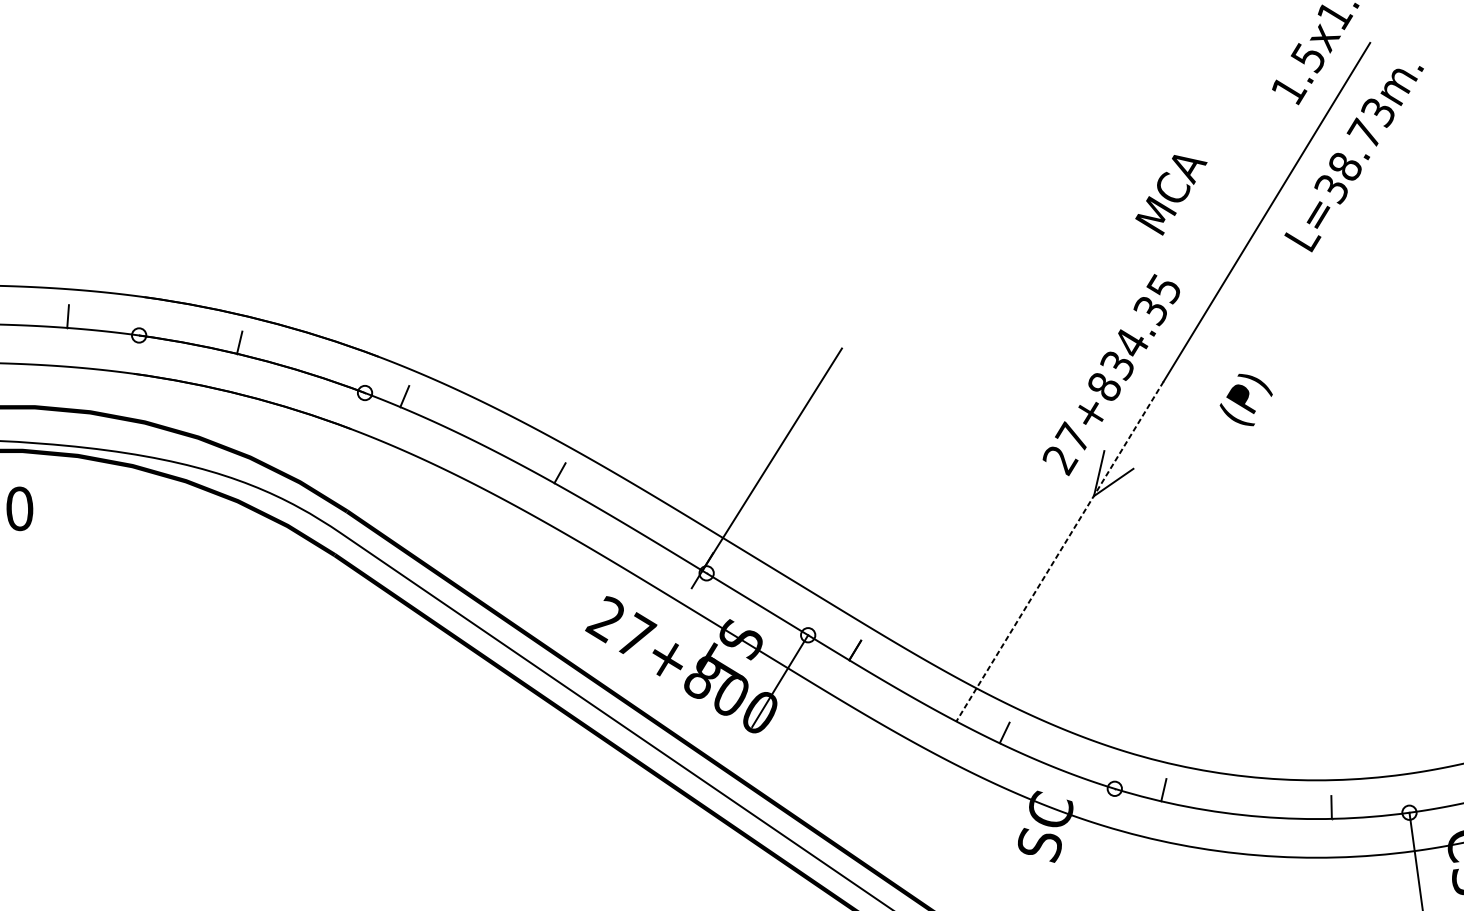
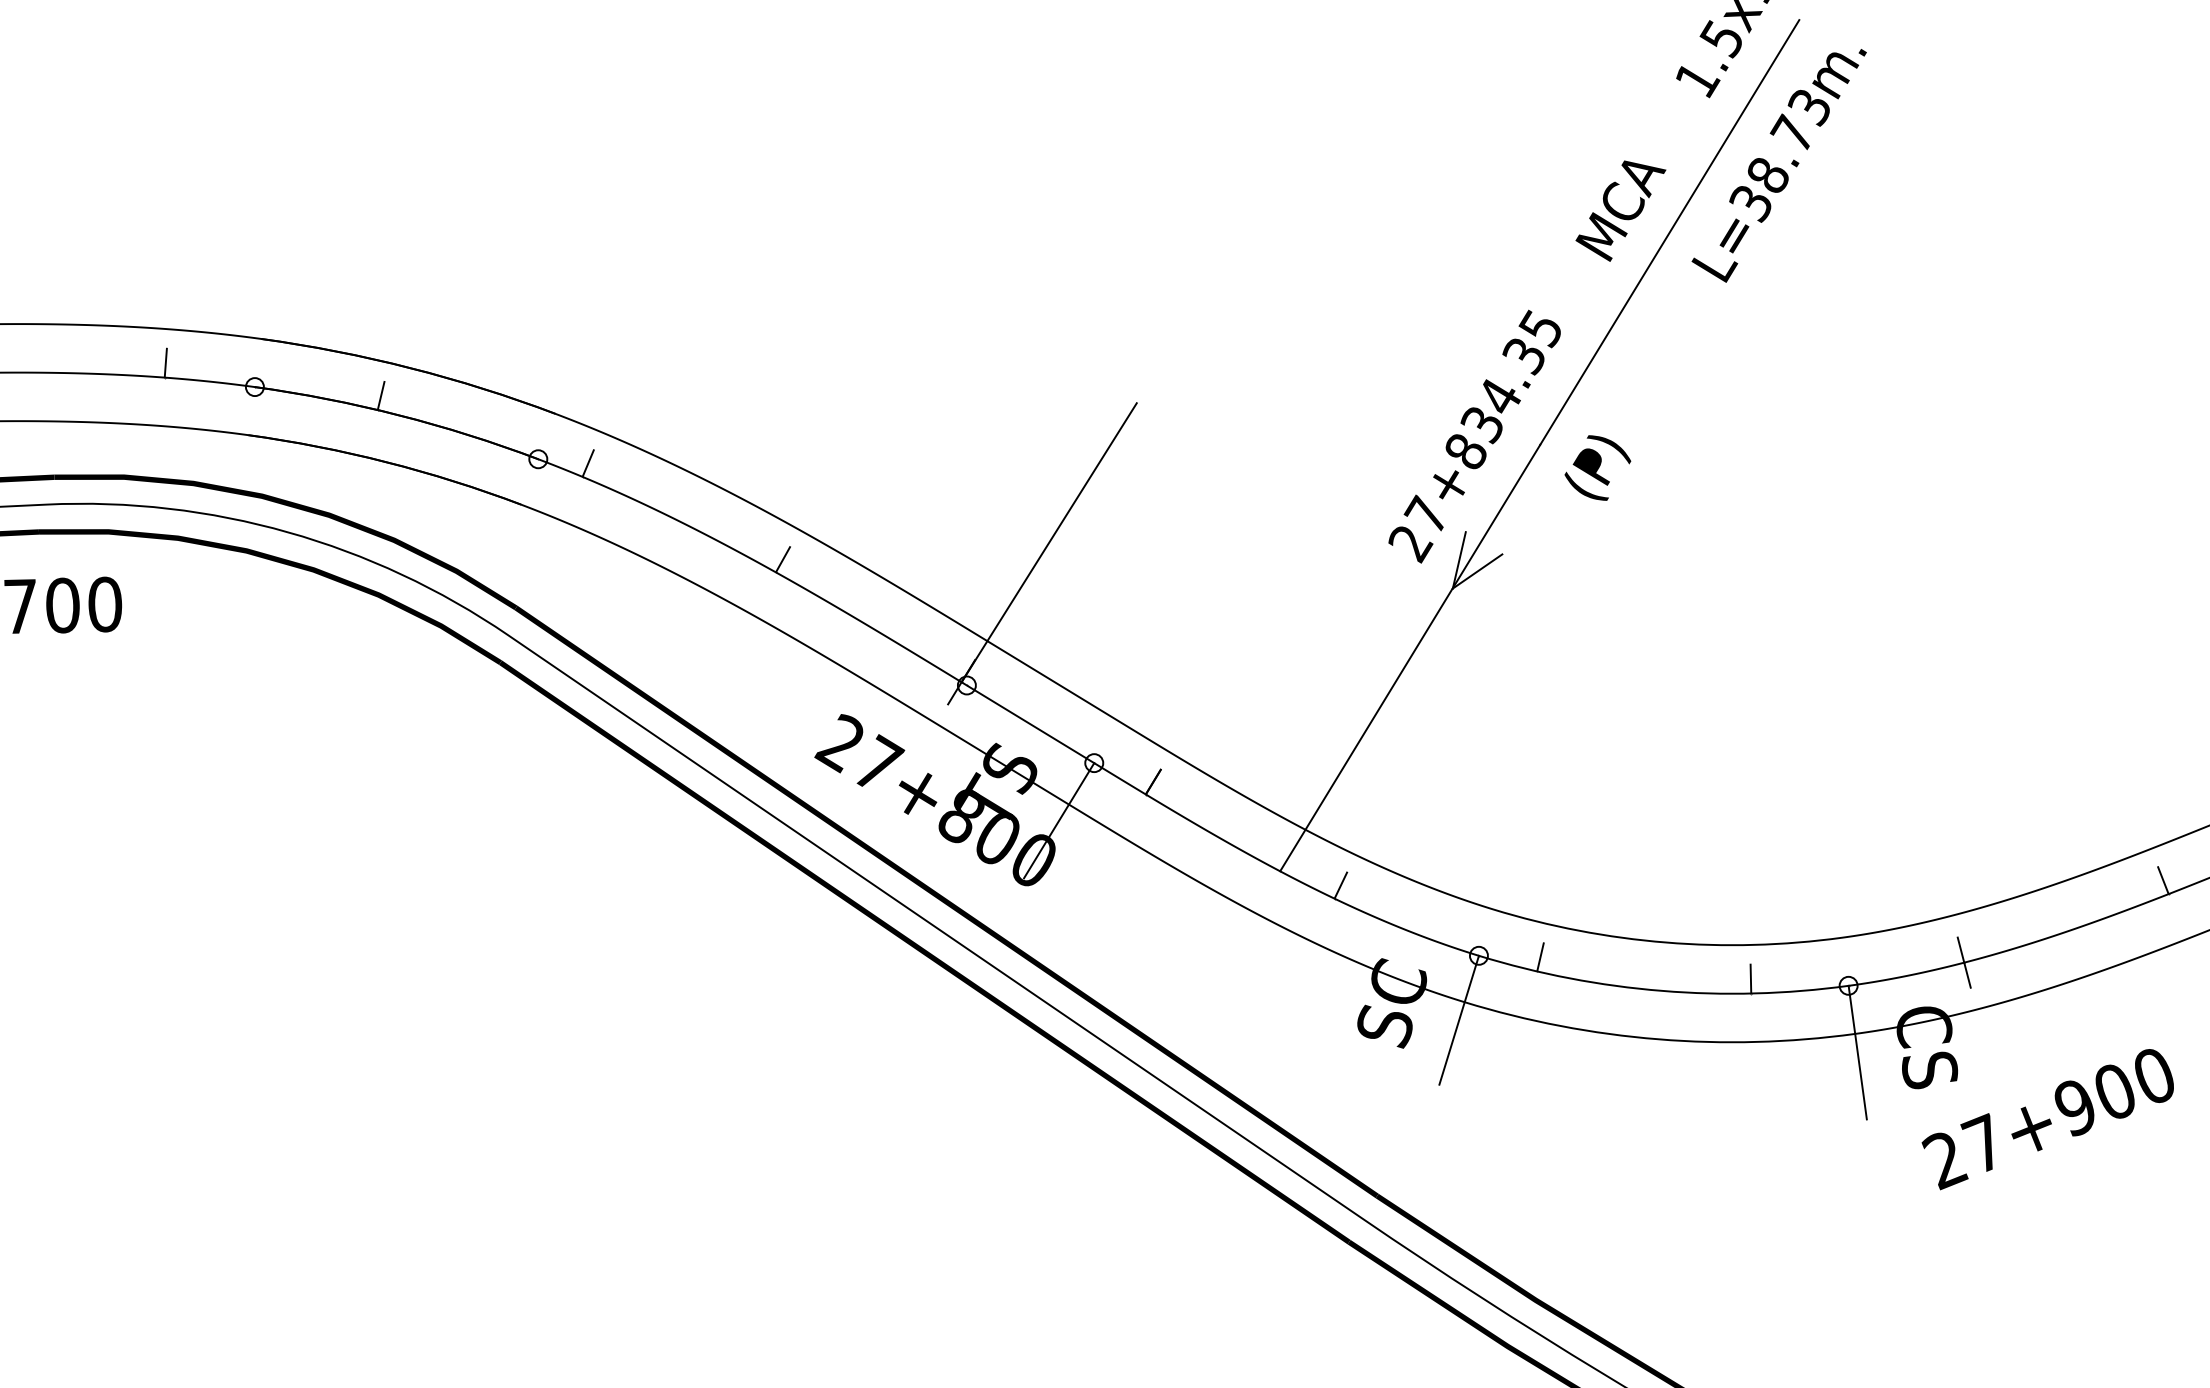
text: (1171, 194) -> (1620, 210), moved
text: (1245, 399) -> (1597, 467), moved
line: (1060, 551) -> (1410, 658), dashed -> solid
line: (1098, 839) -> (1458, 1019), added

